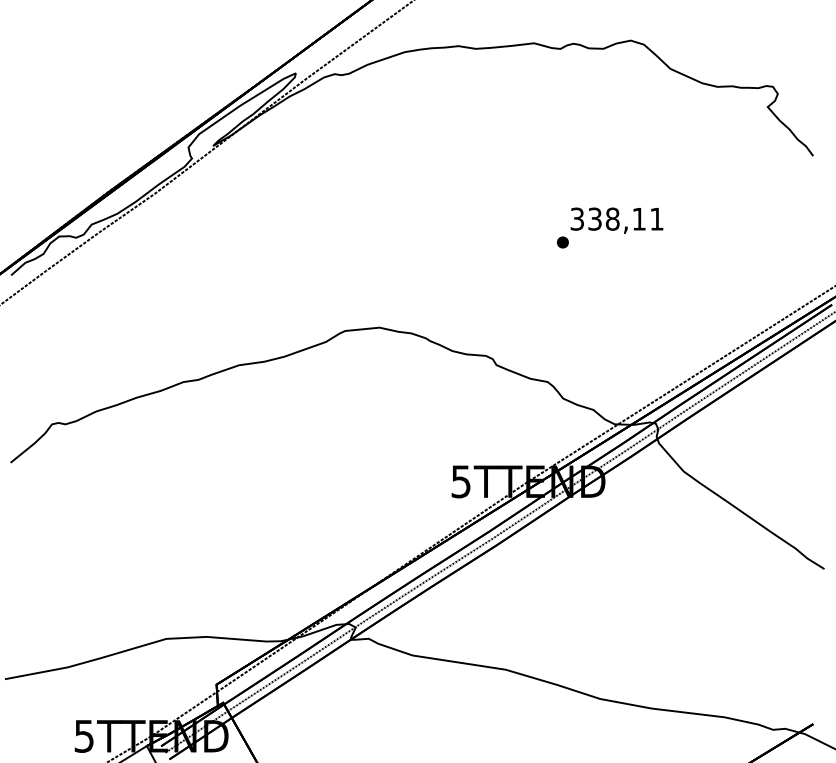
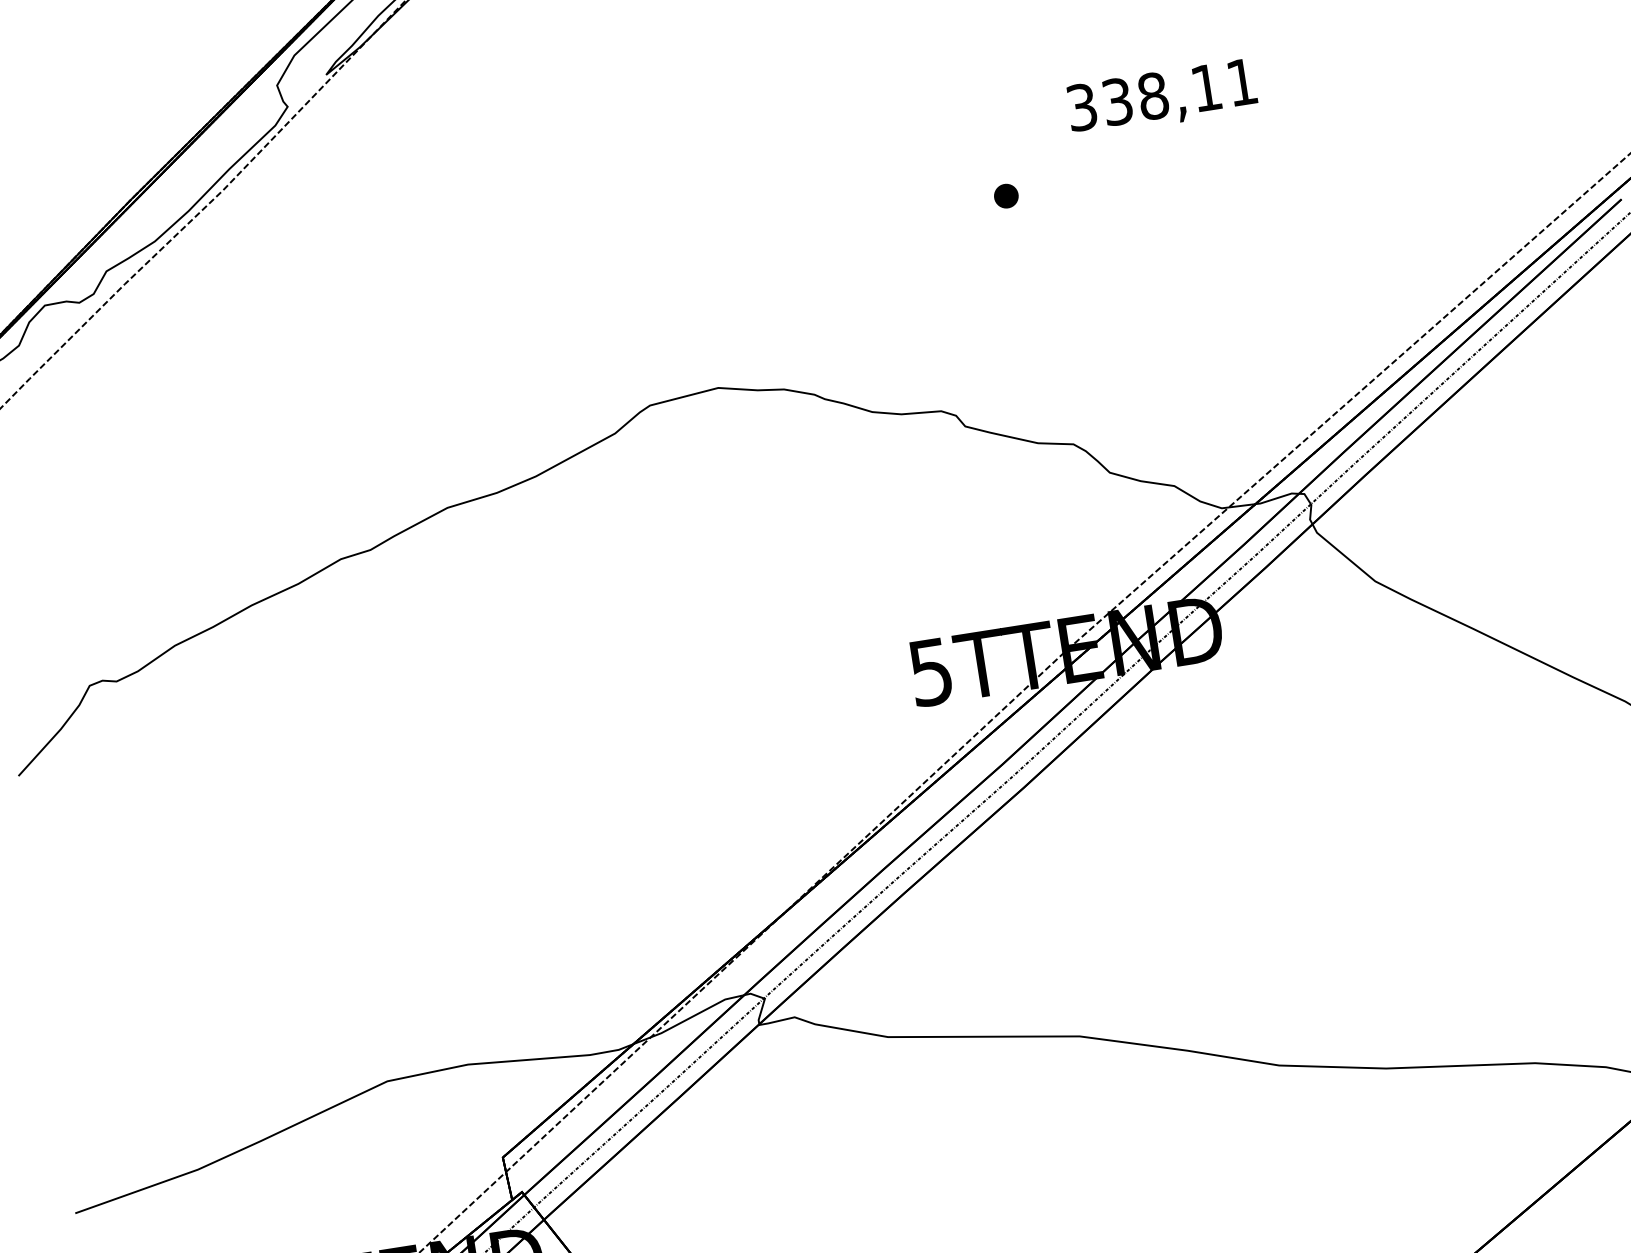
part: (562, 242) -> (1005, 196), moved

